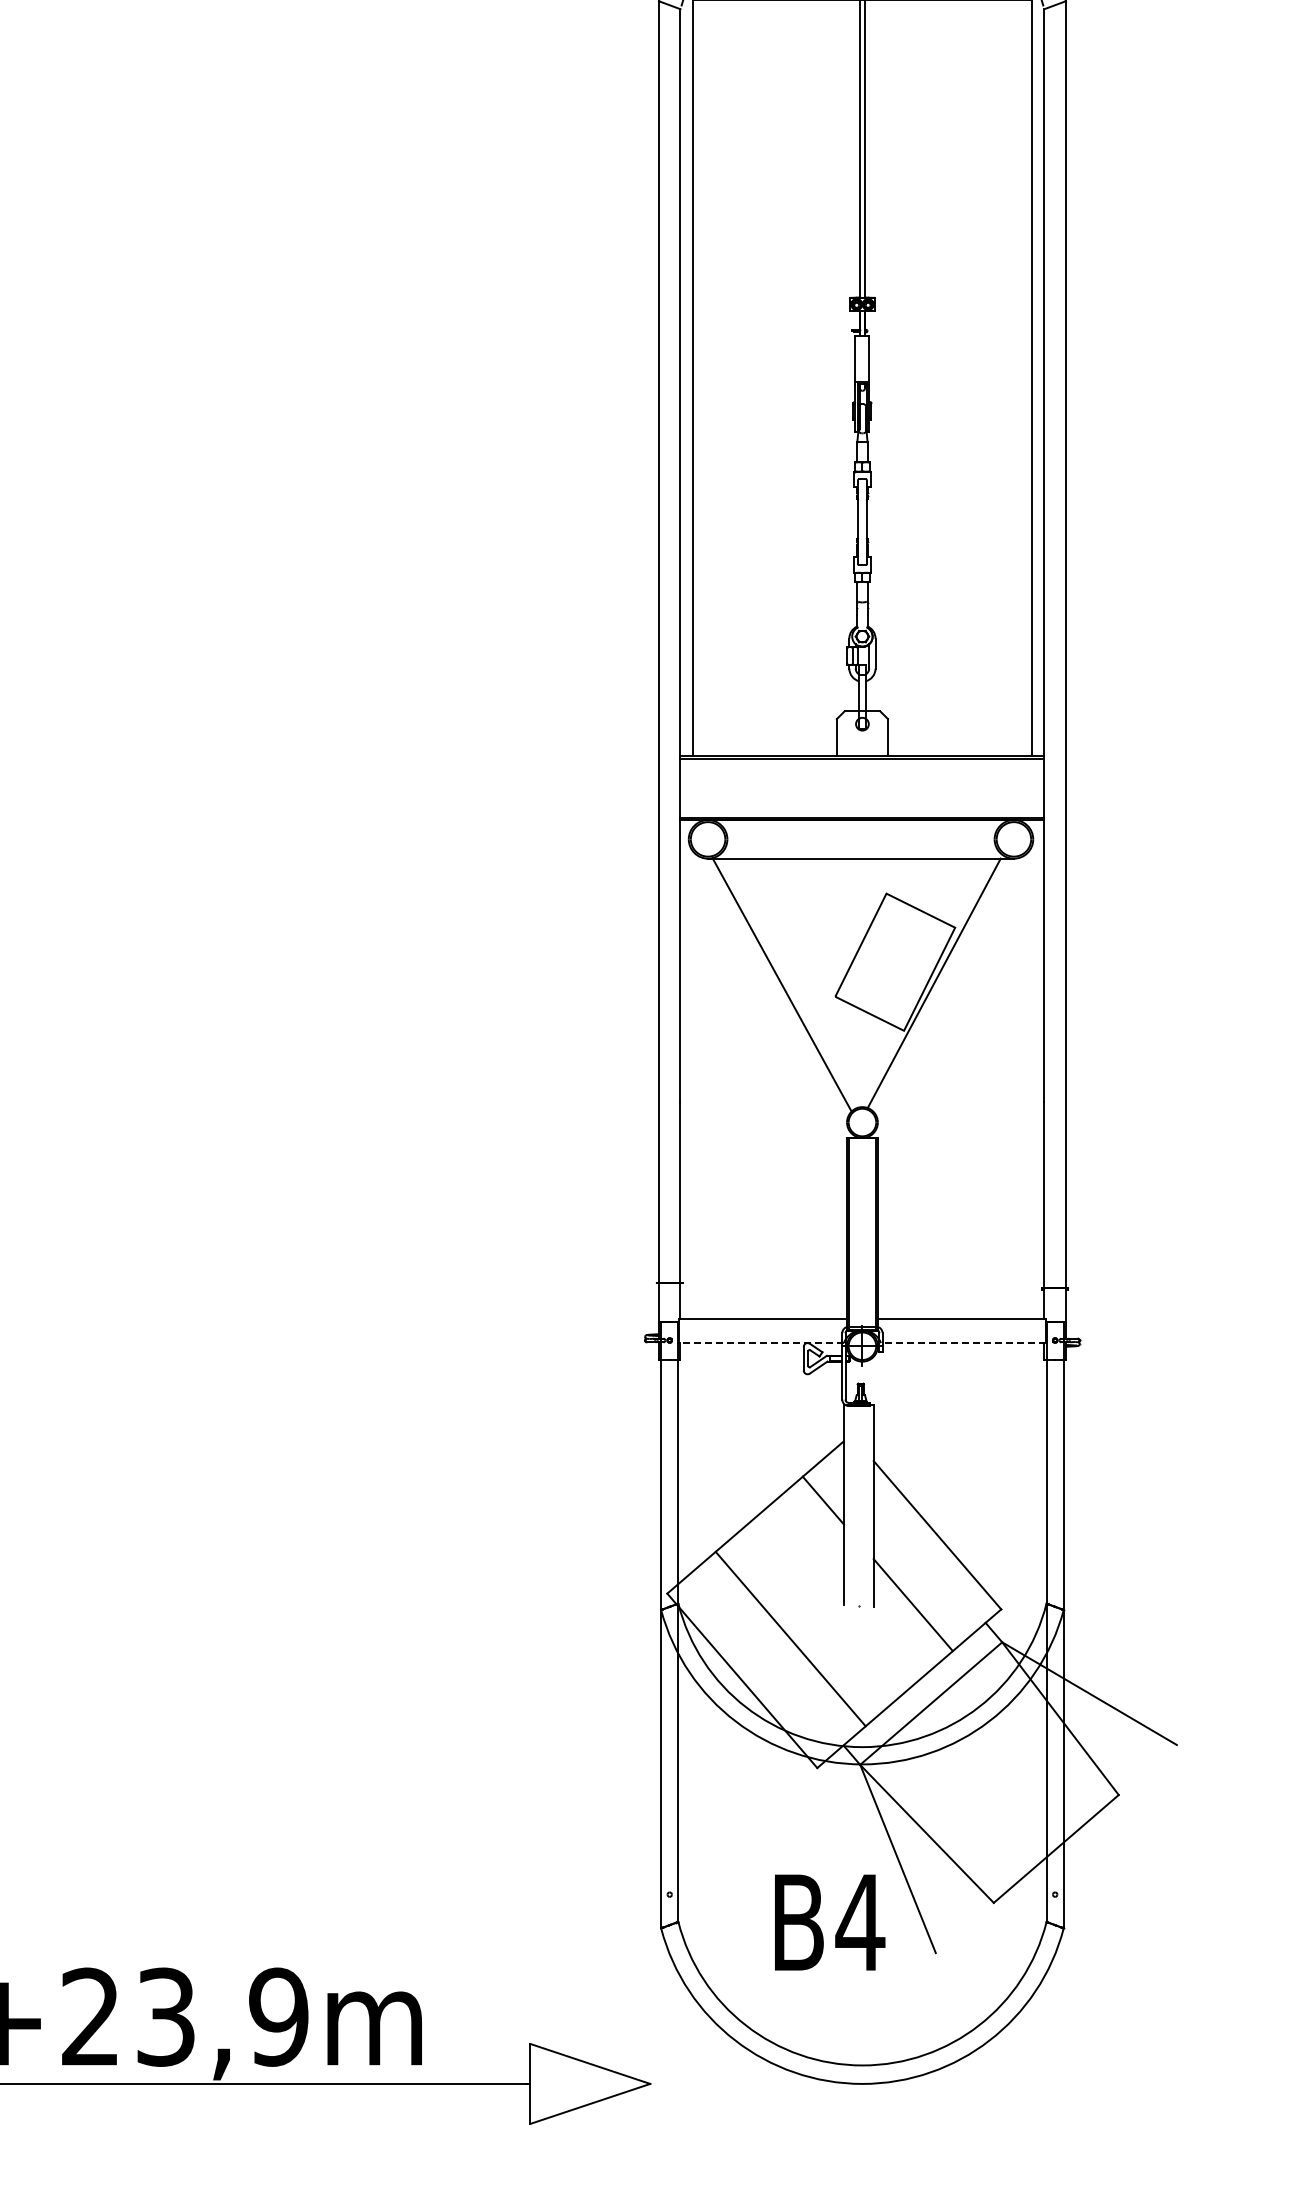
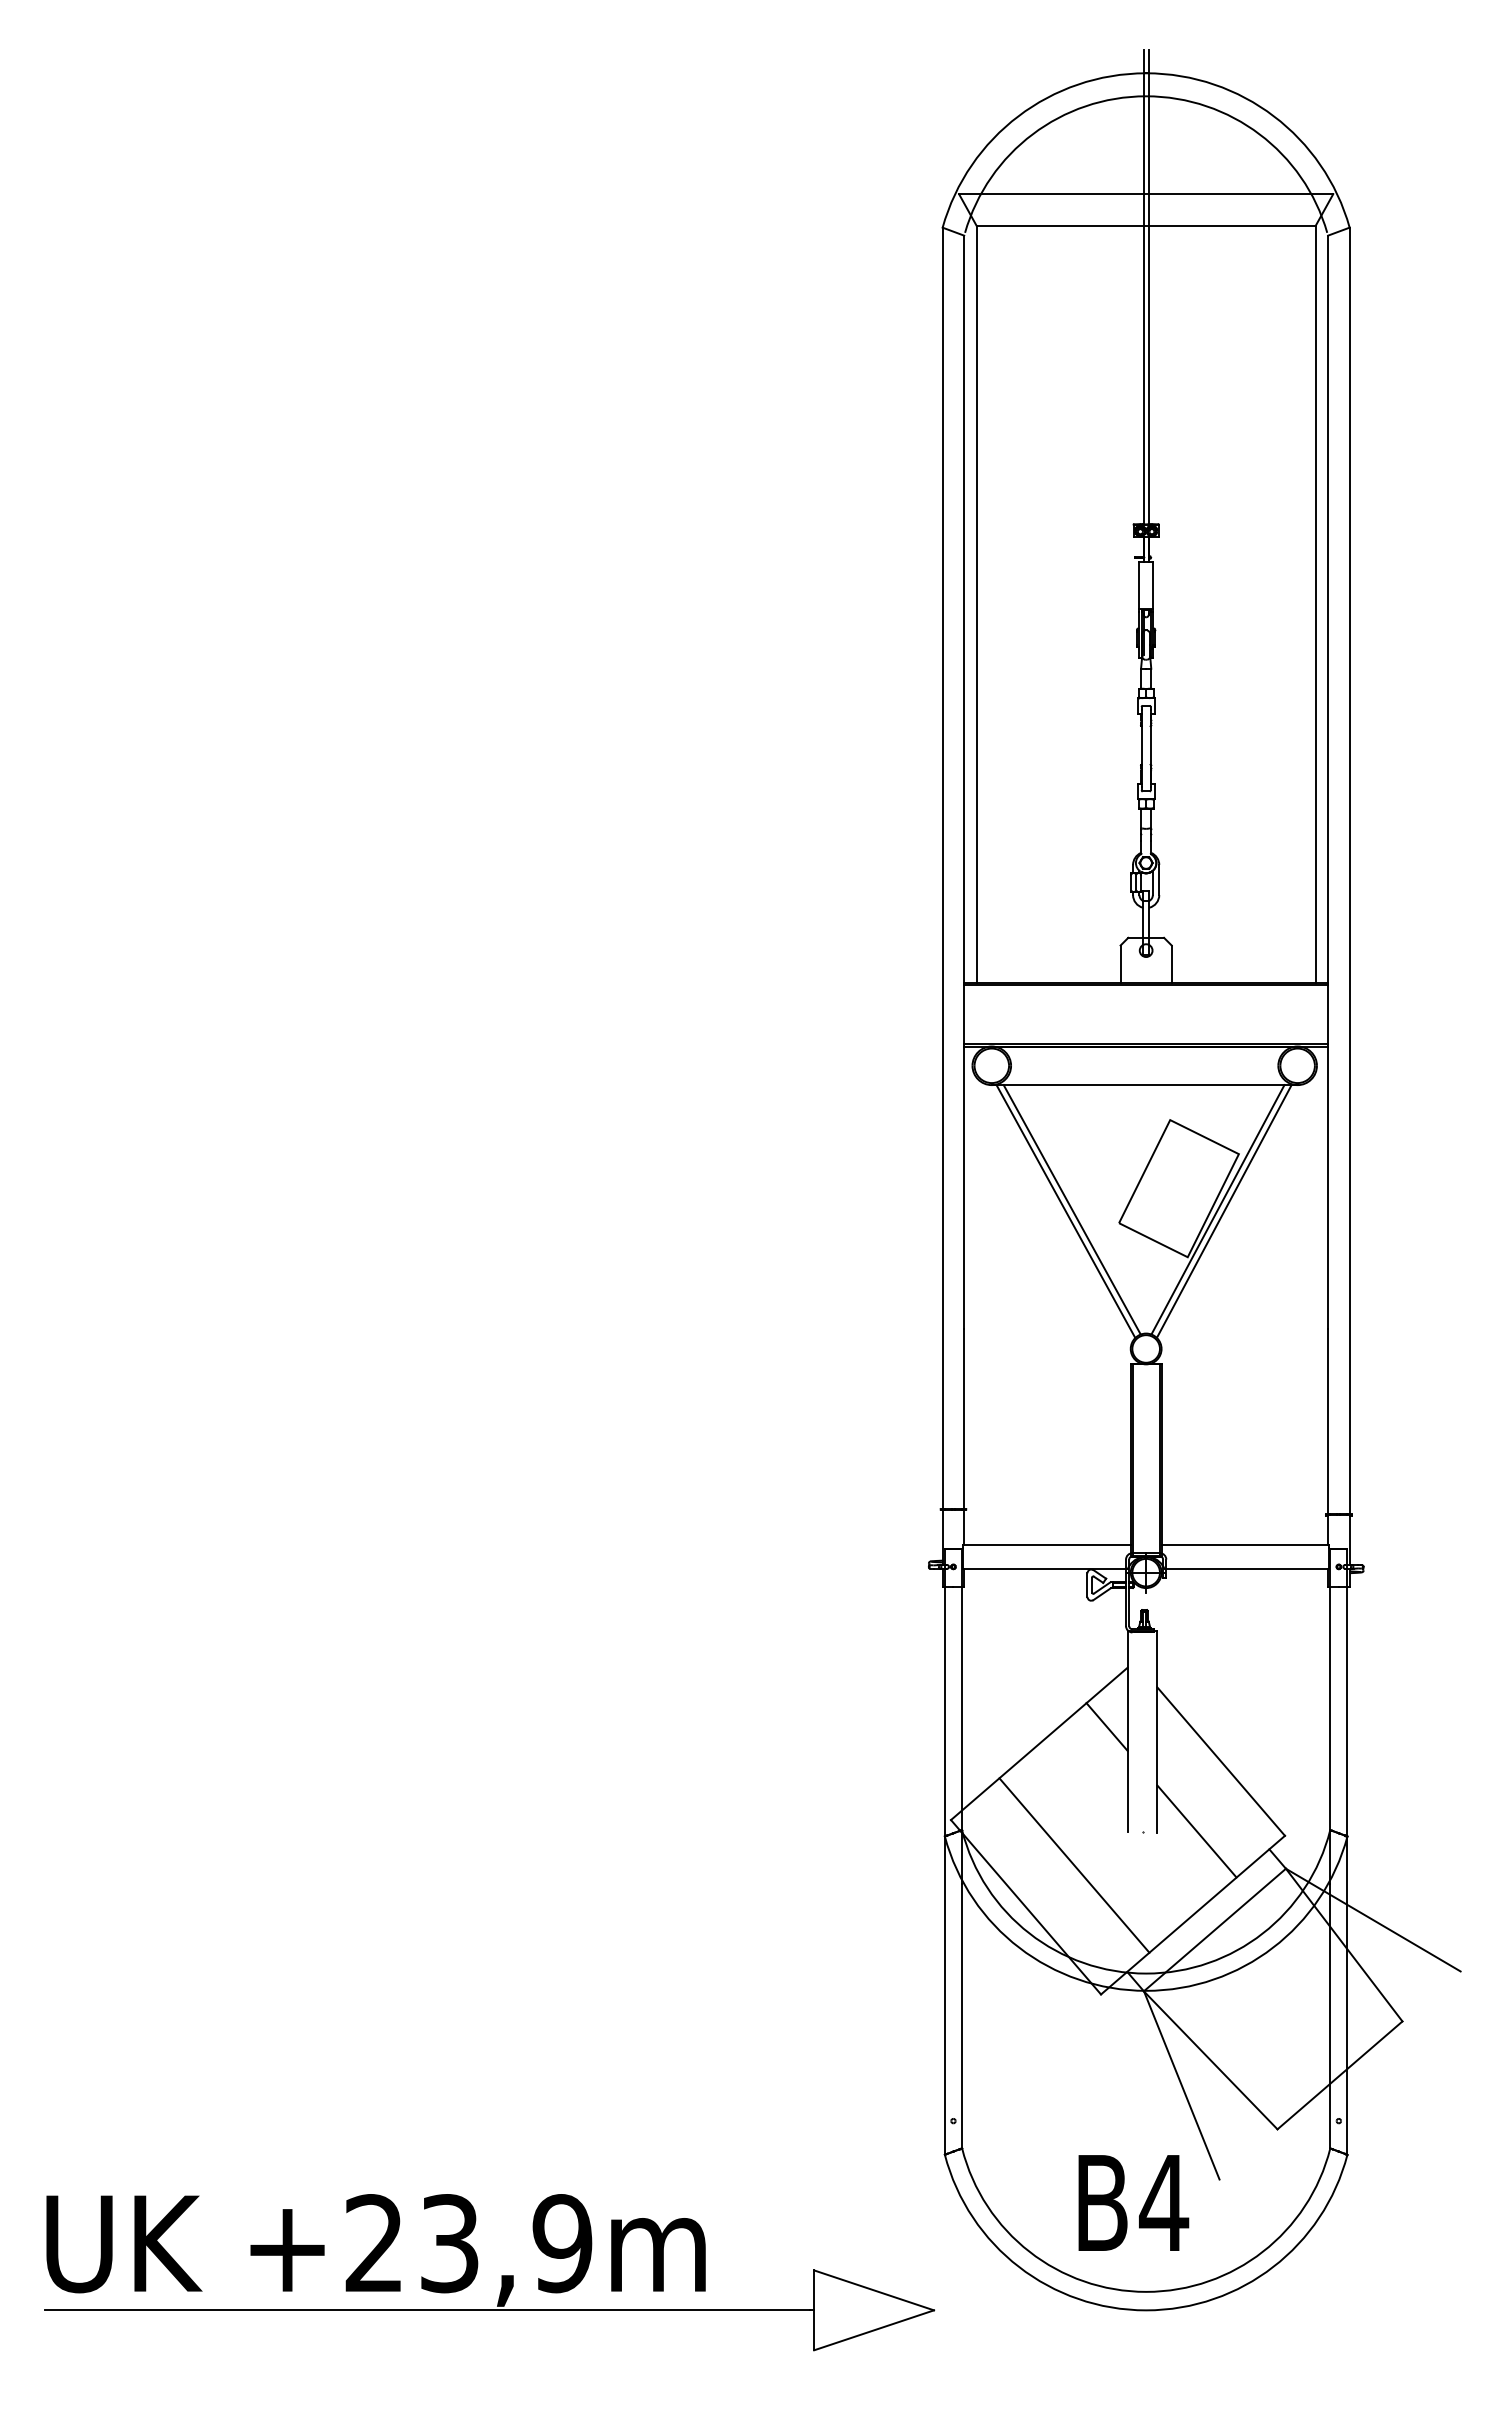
line: (787, 983) -> (1071, 1209), added
line: (940, 984) -> (1224, 1210), added
line: (760, 1343) -> (1044, 1569), dashed -> solid
line: (962, 1343) -> (1246, 1569), dashed -> solid
text: (829, 1922) -> (1133, 2202), moved

